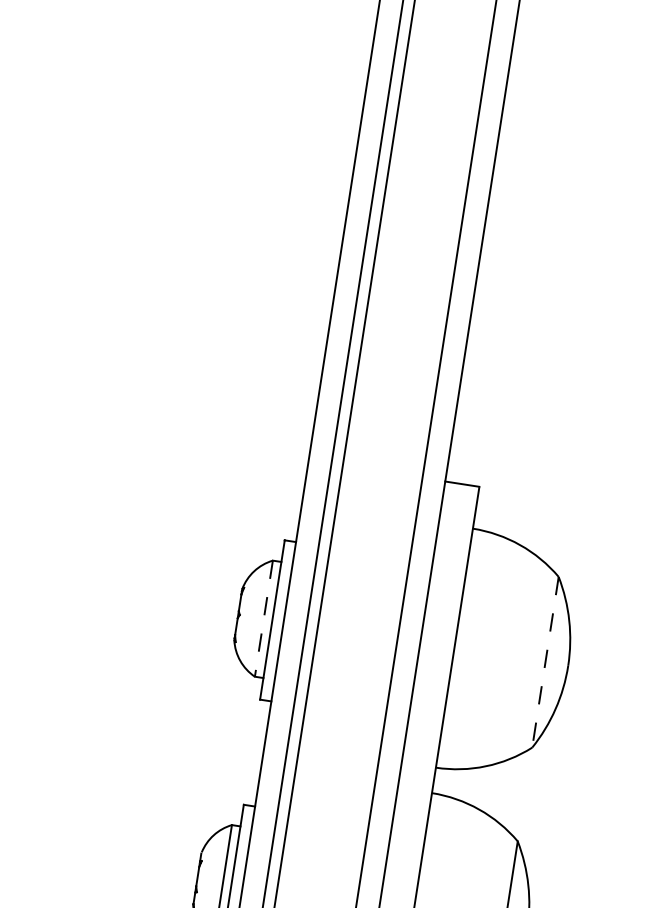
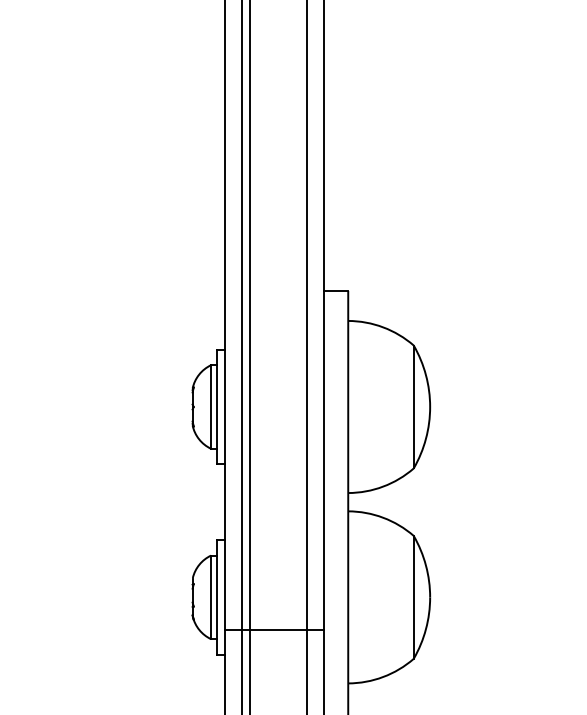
line: (264, 619) -> (211, 407), dashed -> solid
line: (544, 662) -> (413, 407), dashed -> solid

